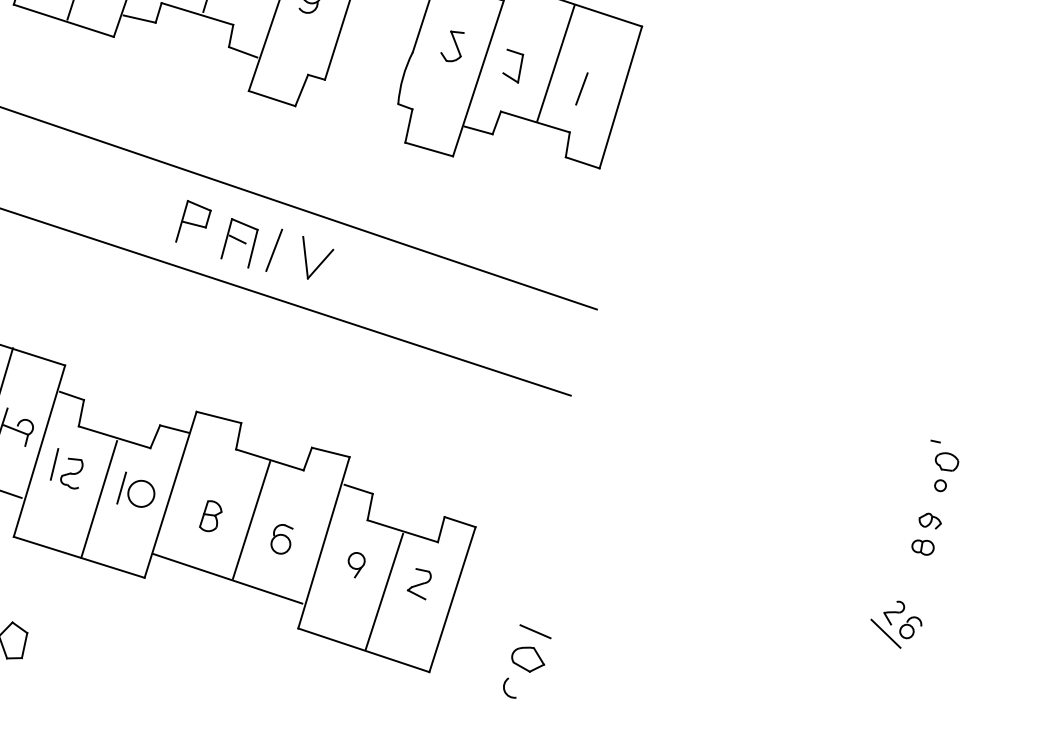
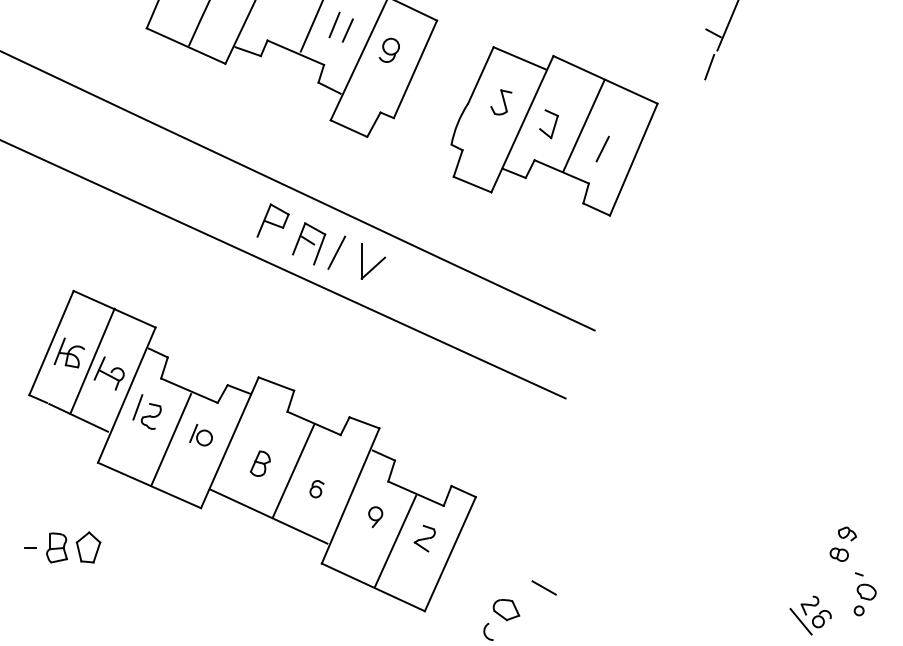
part: (944, 465) -> (864, 594), moved
part: (133, 488) -> (200, 434), size x0.7
part: (281, 538) -> (316, 488), size x0.7
line: (534, 631) -> (543, 587), moved

